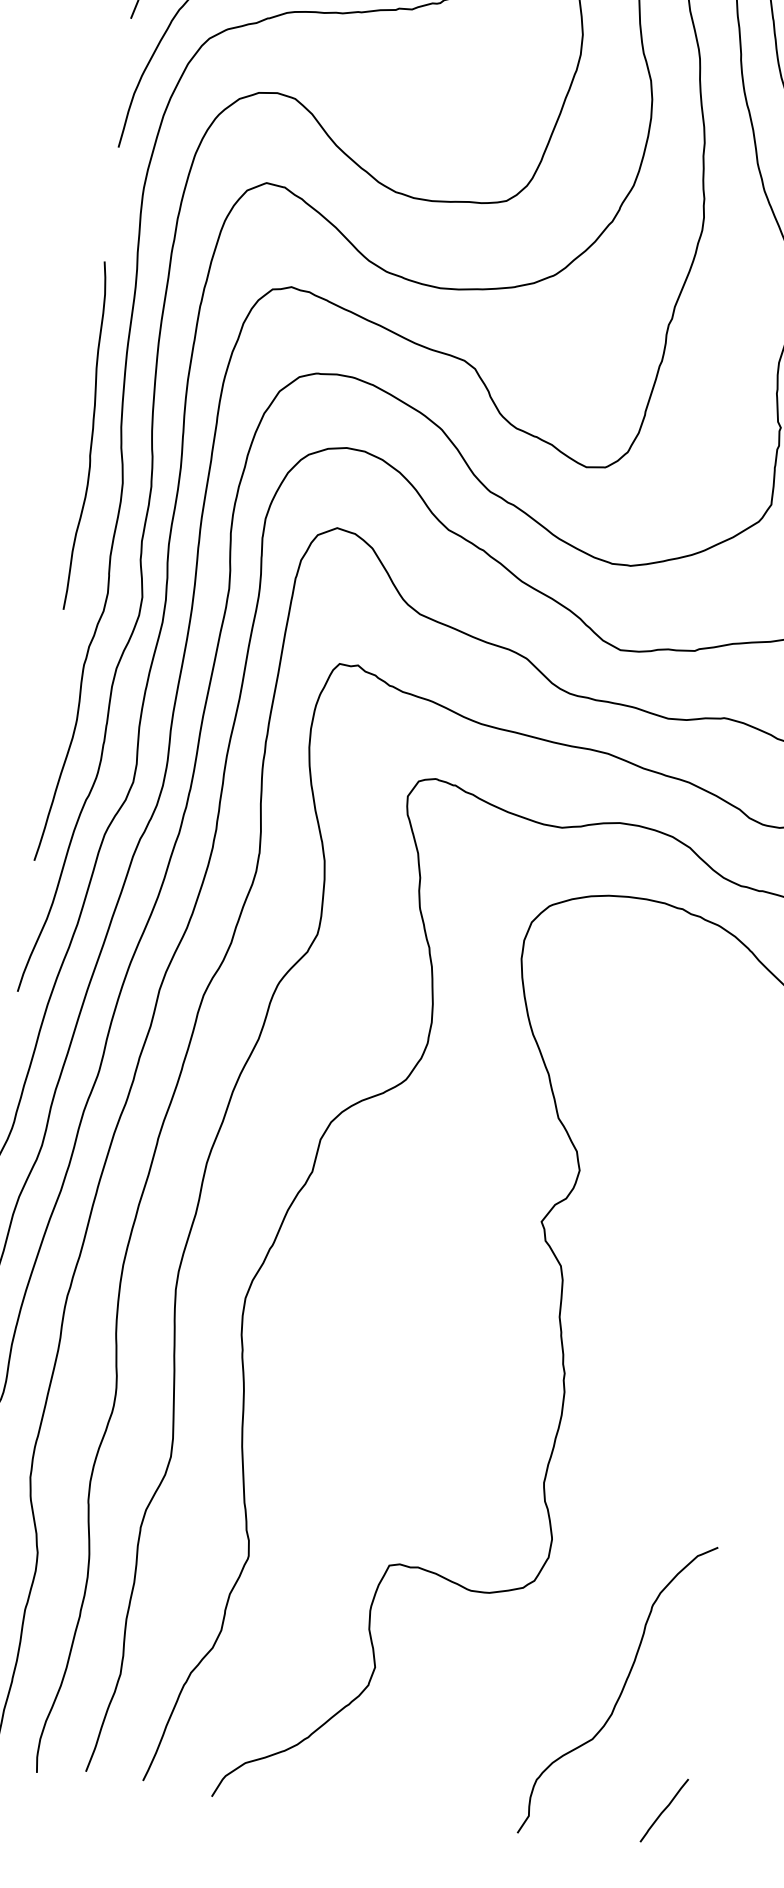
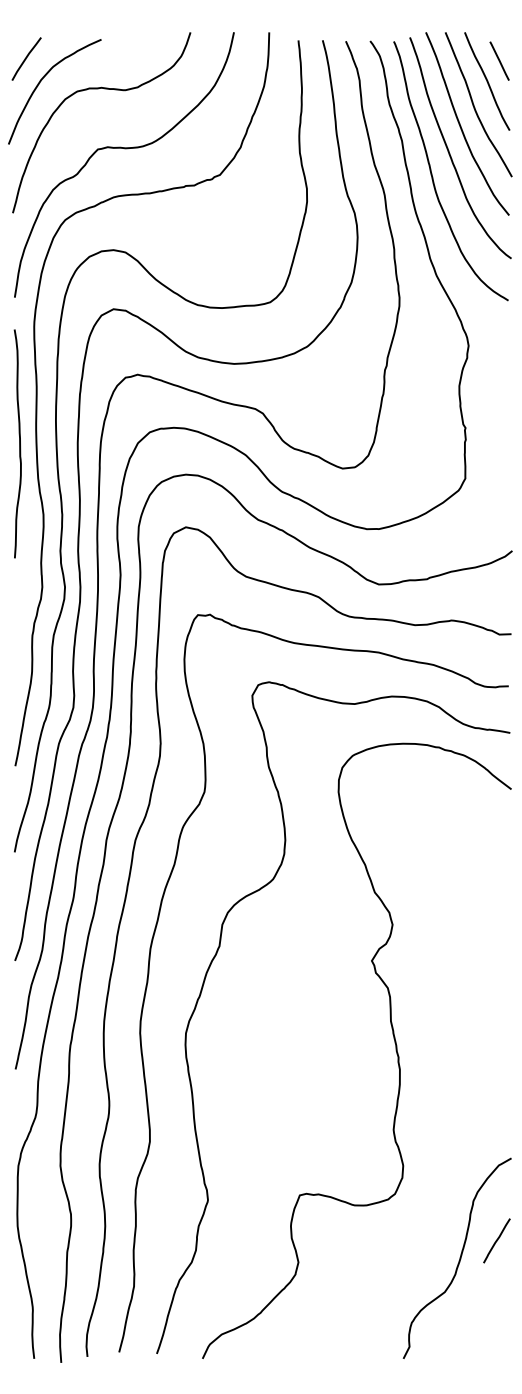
curve: (91, 435) -> (19, 443), moved
line: (663, 1809) -> (496, 1240), moved

